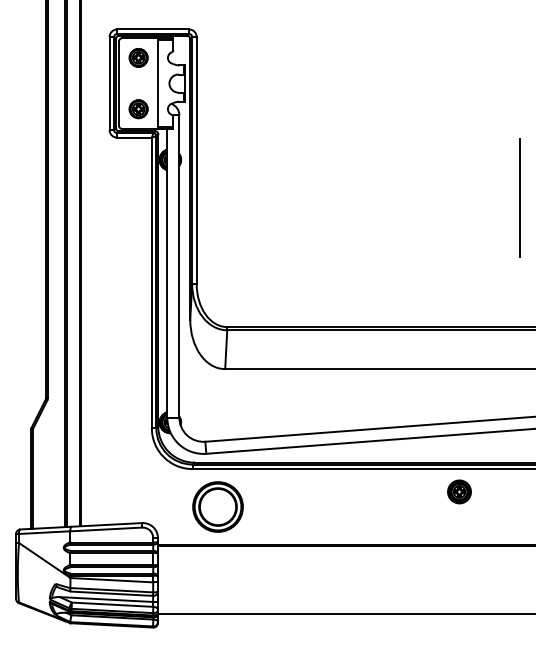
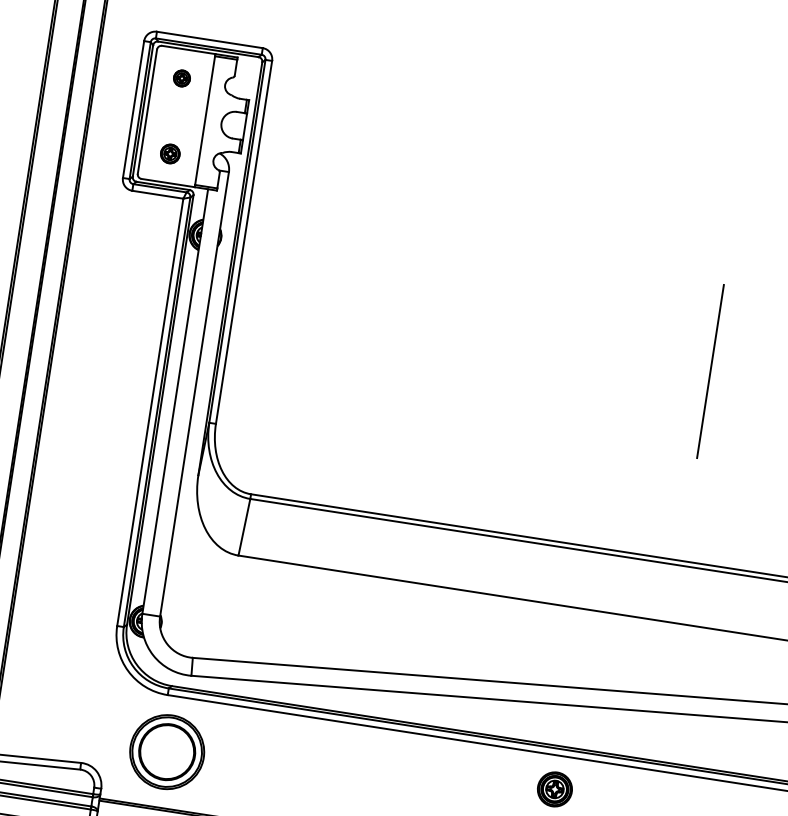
part: (138, 57) -> (181, 77), size x0.6
part: (138, 109) -> (170, 154), size x0.7
part: (217, 506) -> (166, 751), moved

